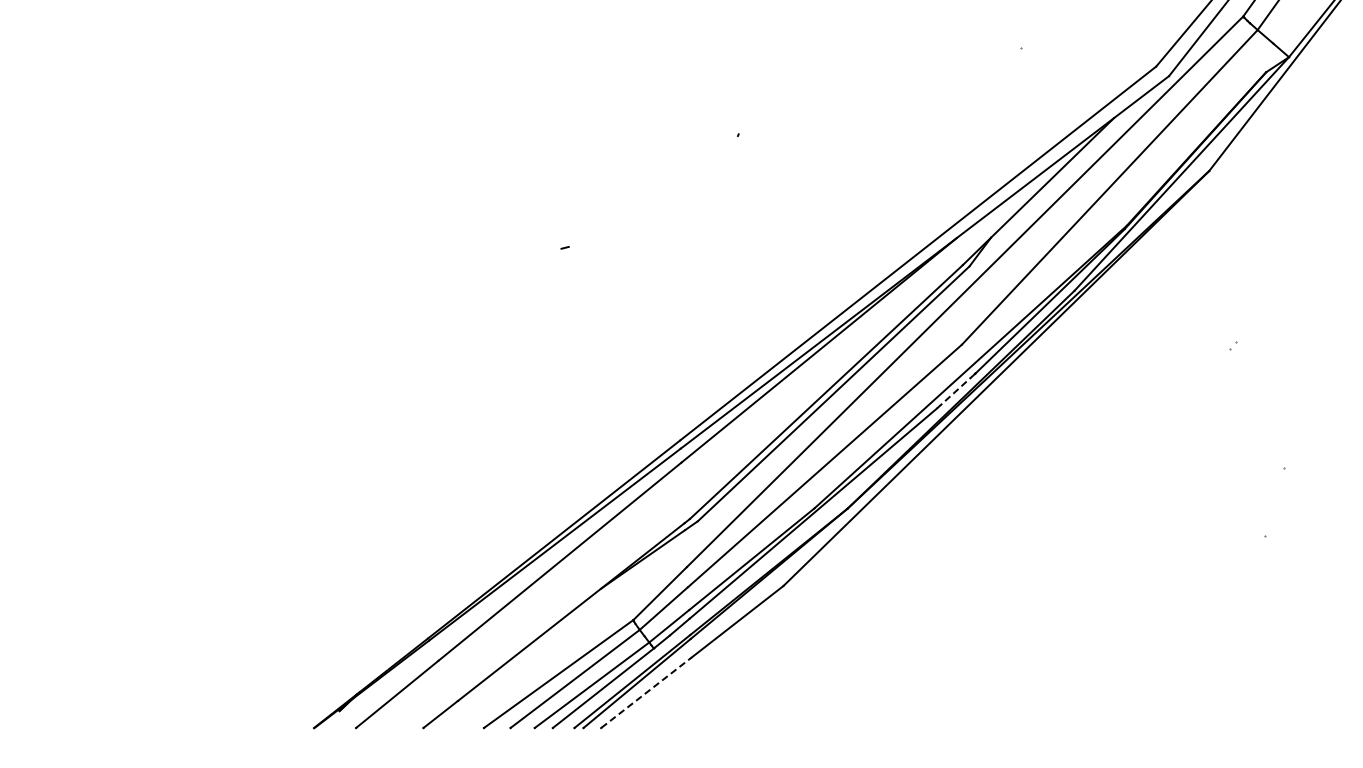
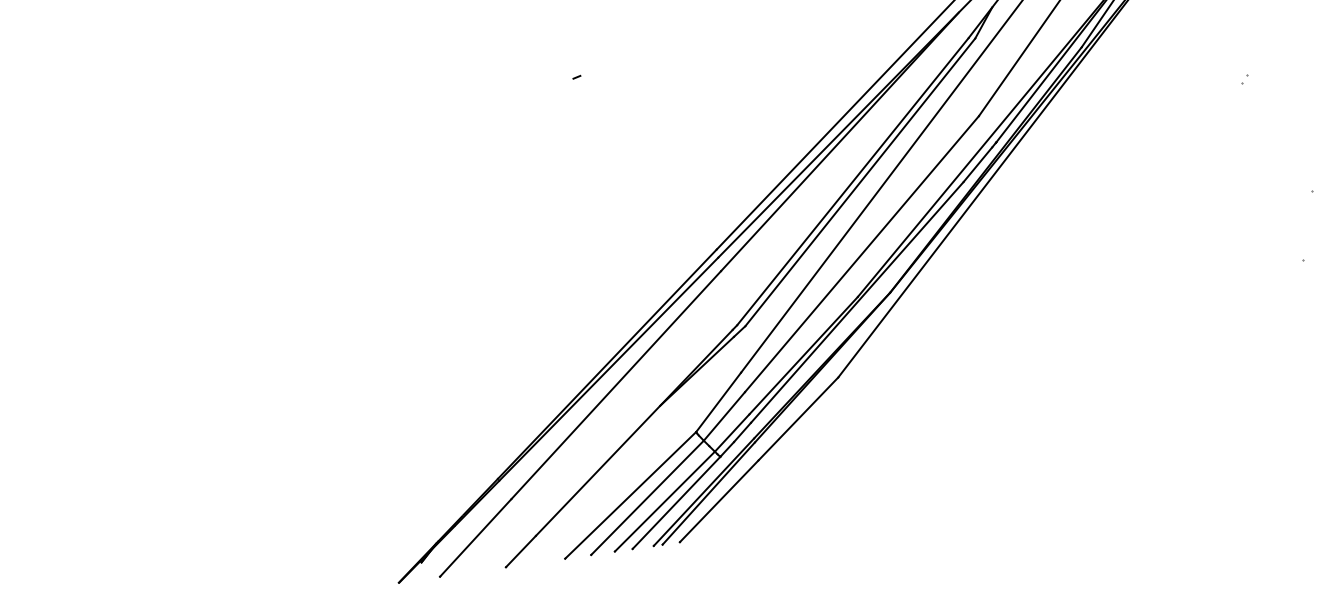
line: (953, 393) -> (977, 165), dashed -> solid
line: (646, 692) -> (719, 501), dashed -> solid

